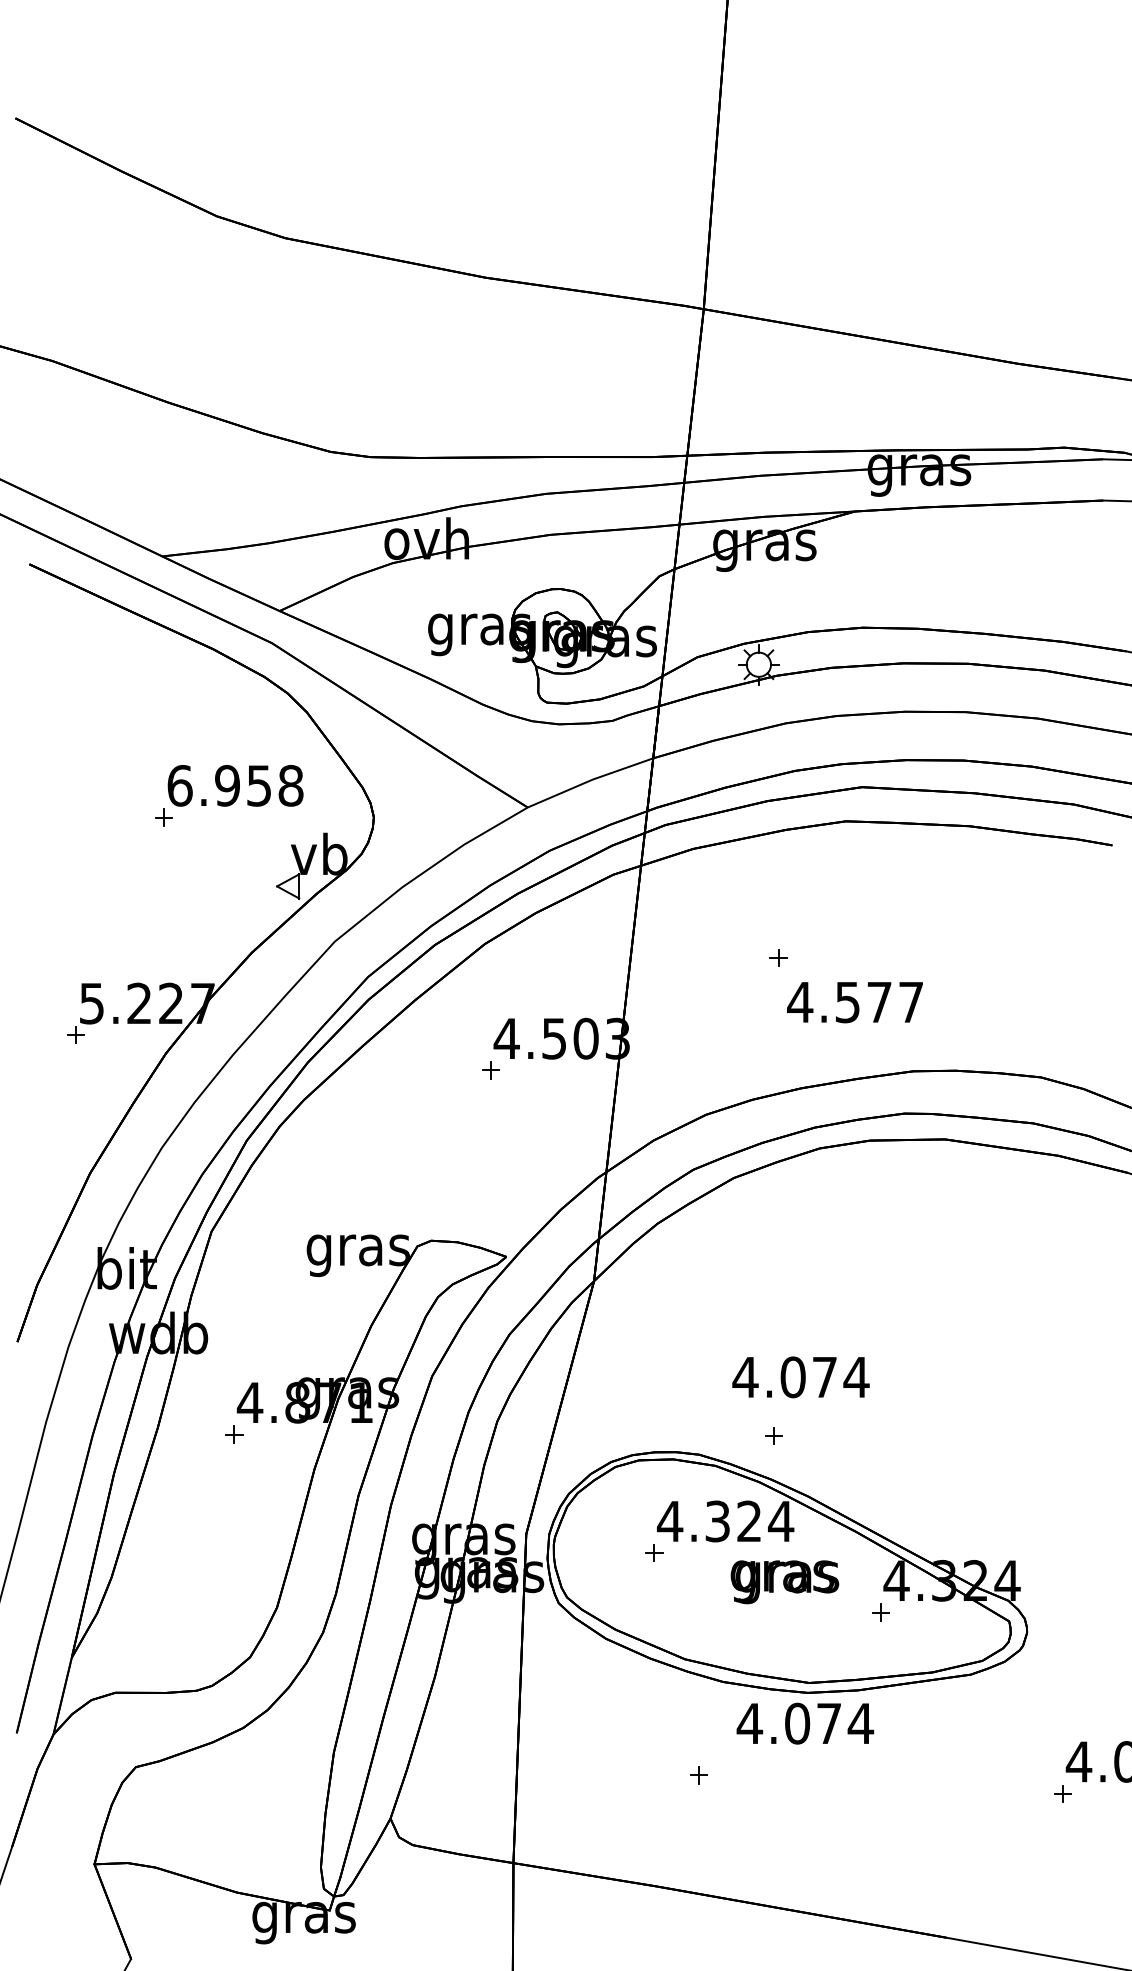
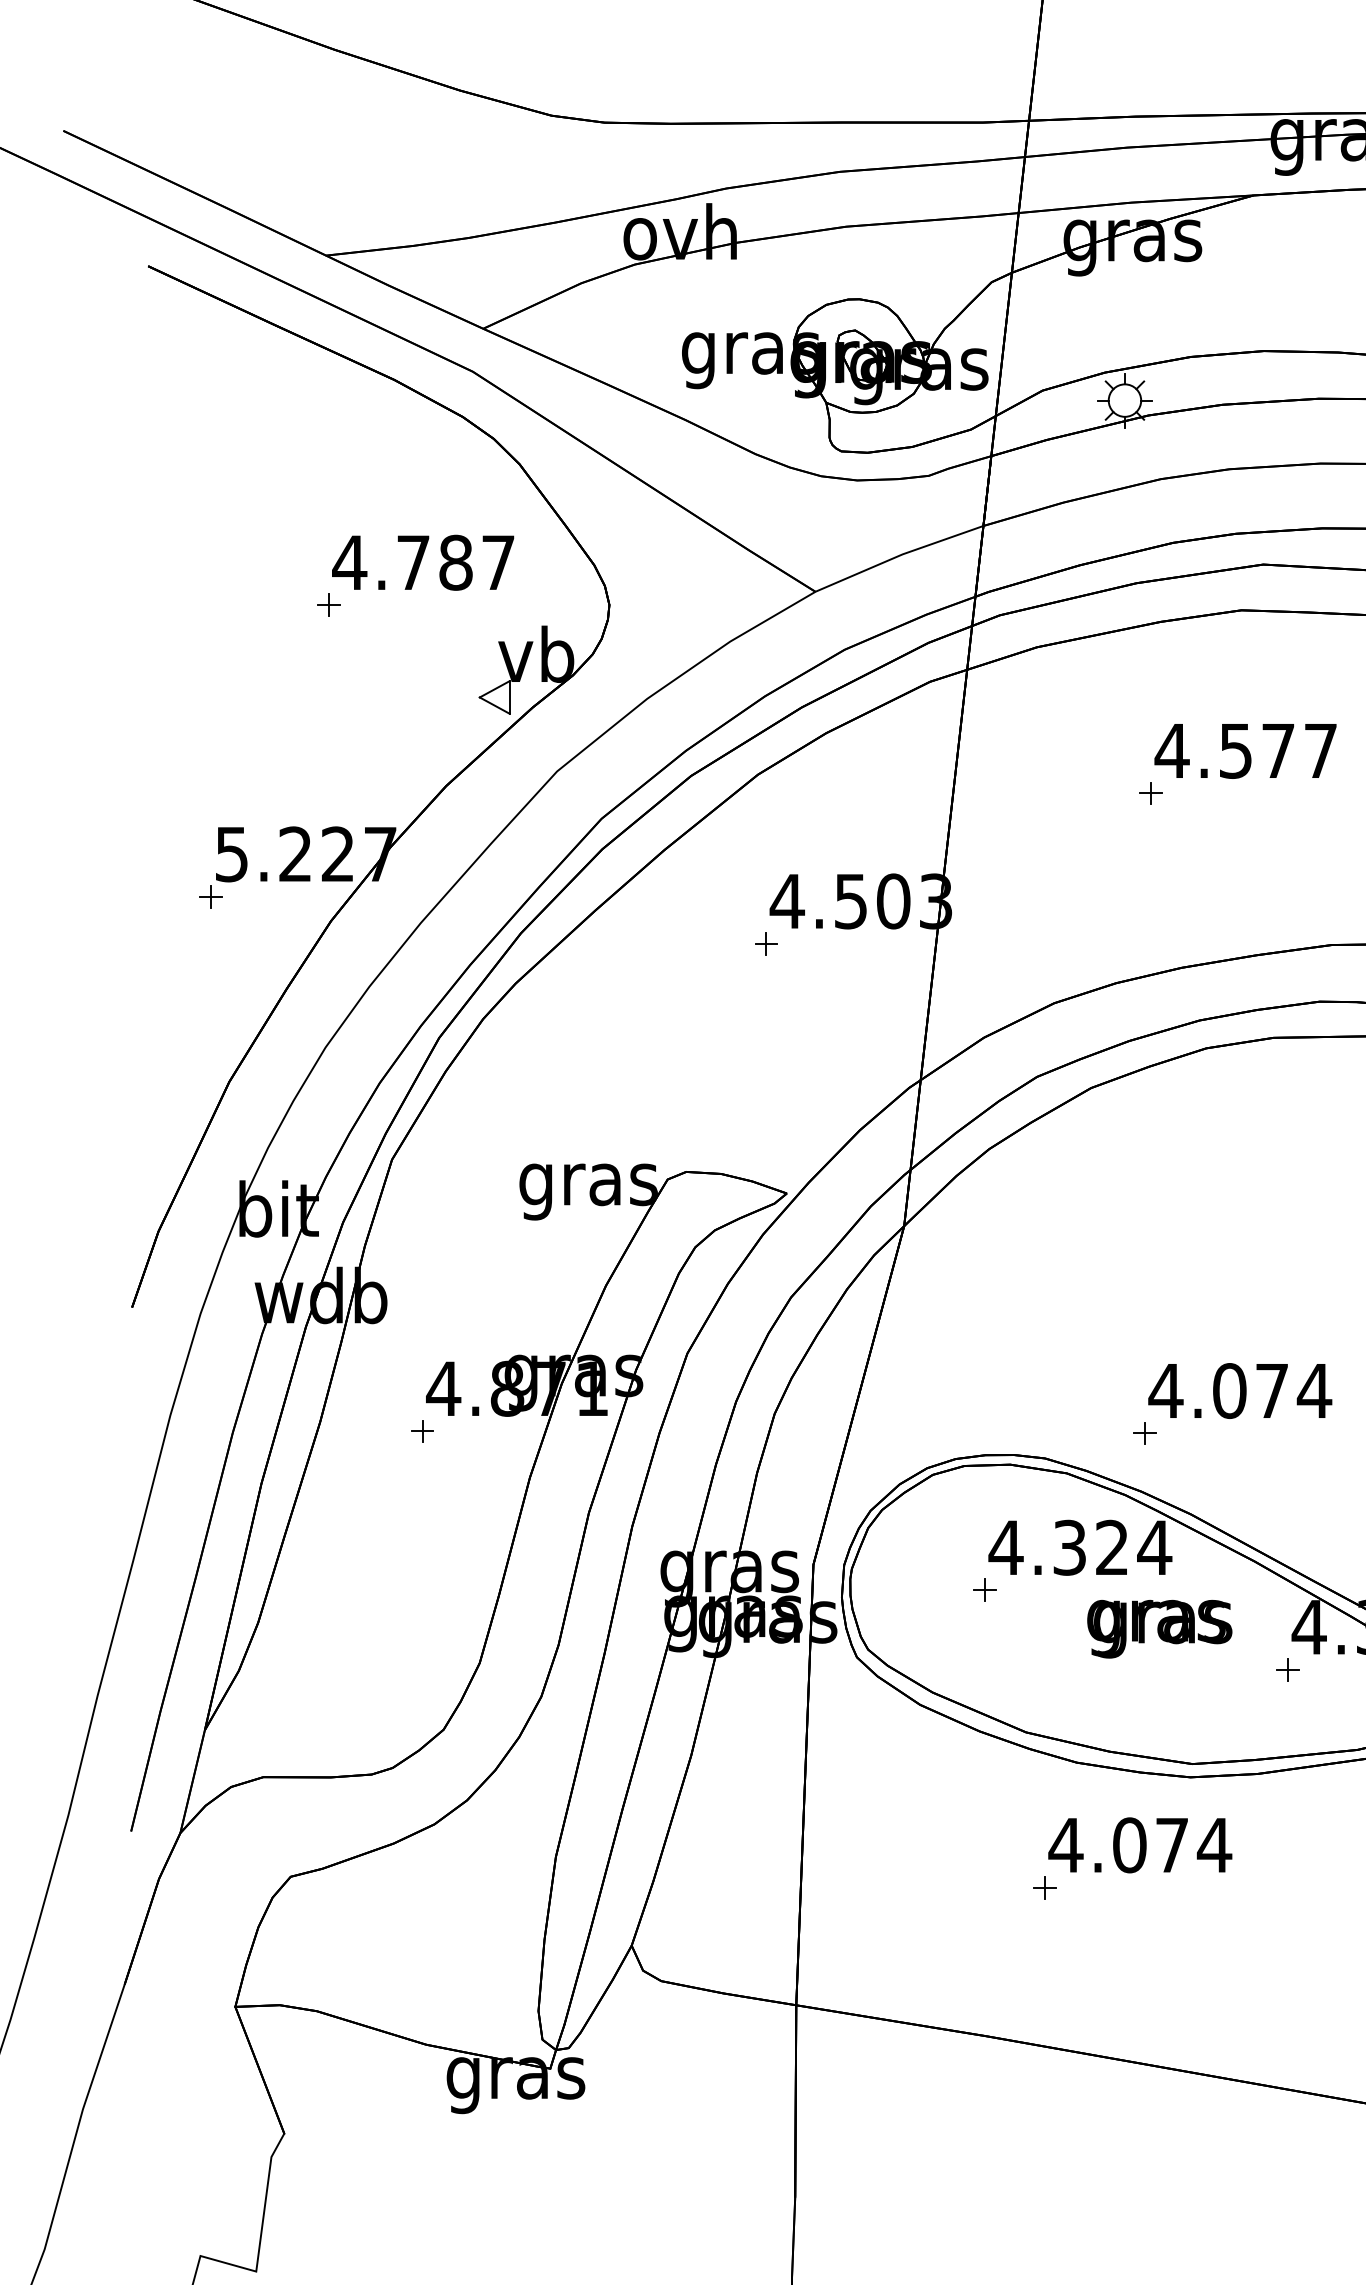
text: (234, 785) -> (422, 562), 6.958 -> 4.787
text: (854, 1002) -> (1244, 751), moved
text: (800, 1377) -> (1239, 1391), moved
text: (805, 1723) -> (1140, 1845), moved

